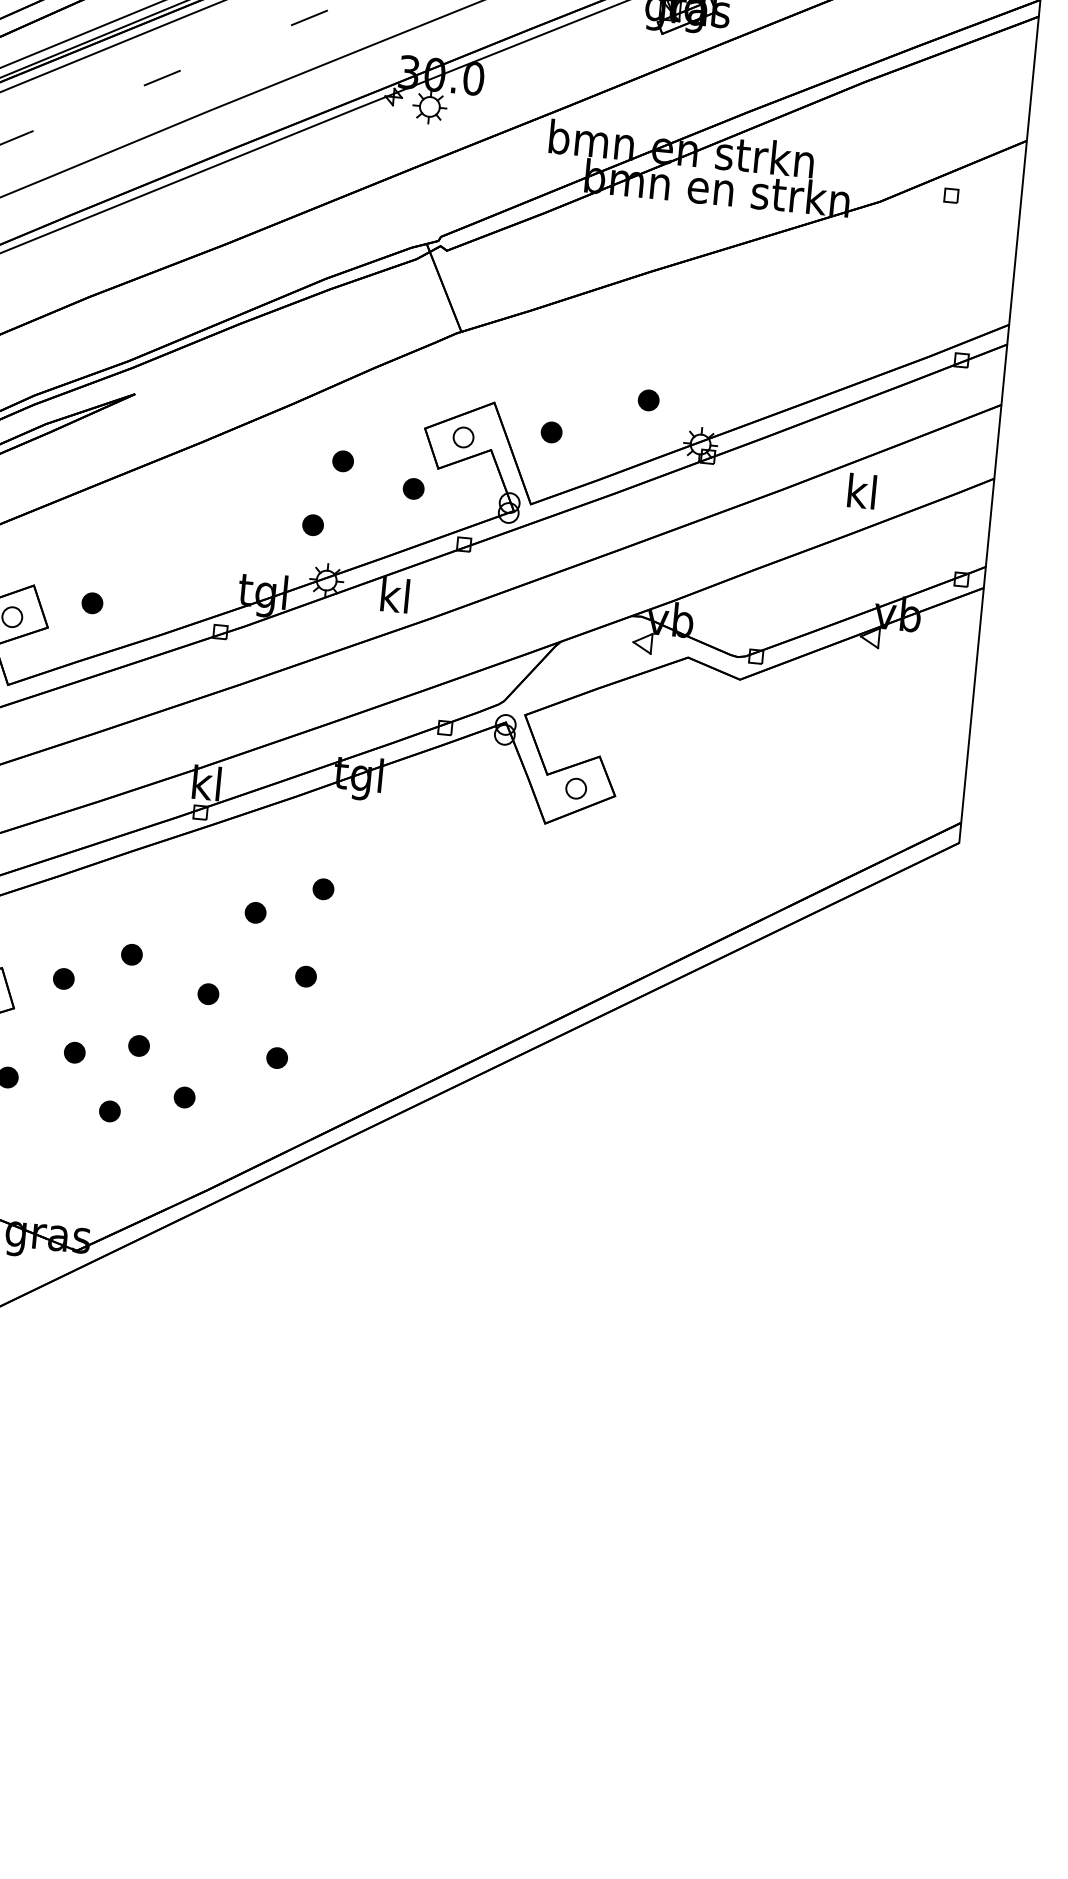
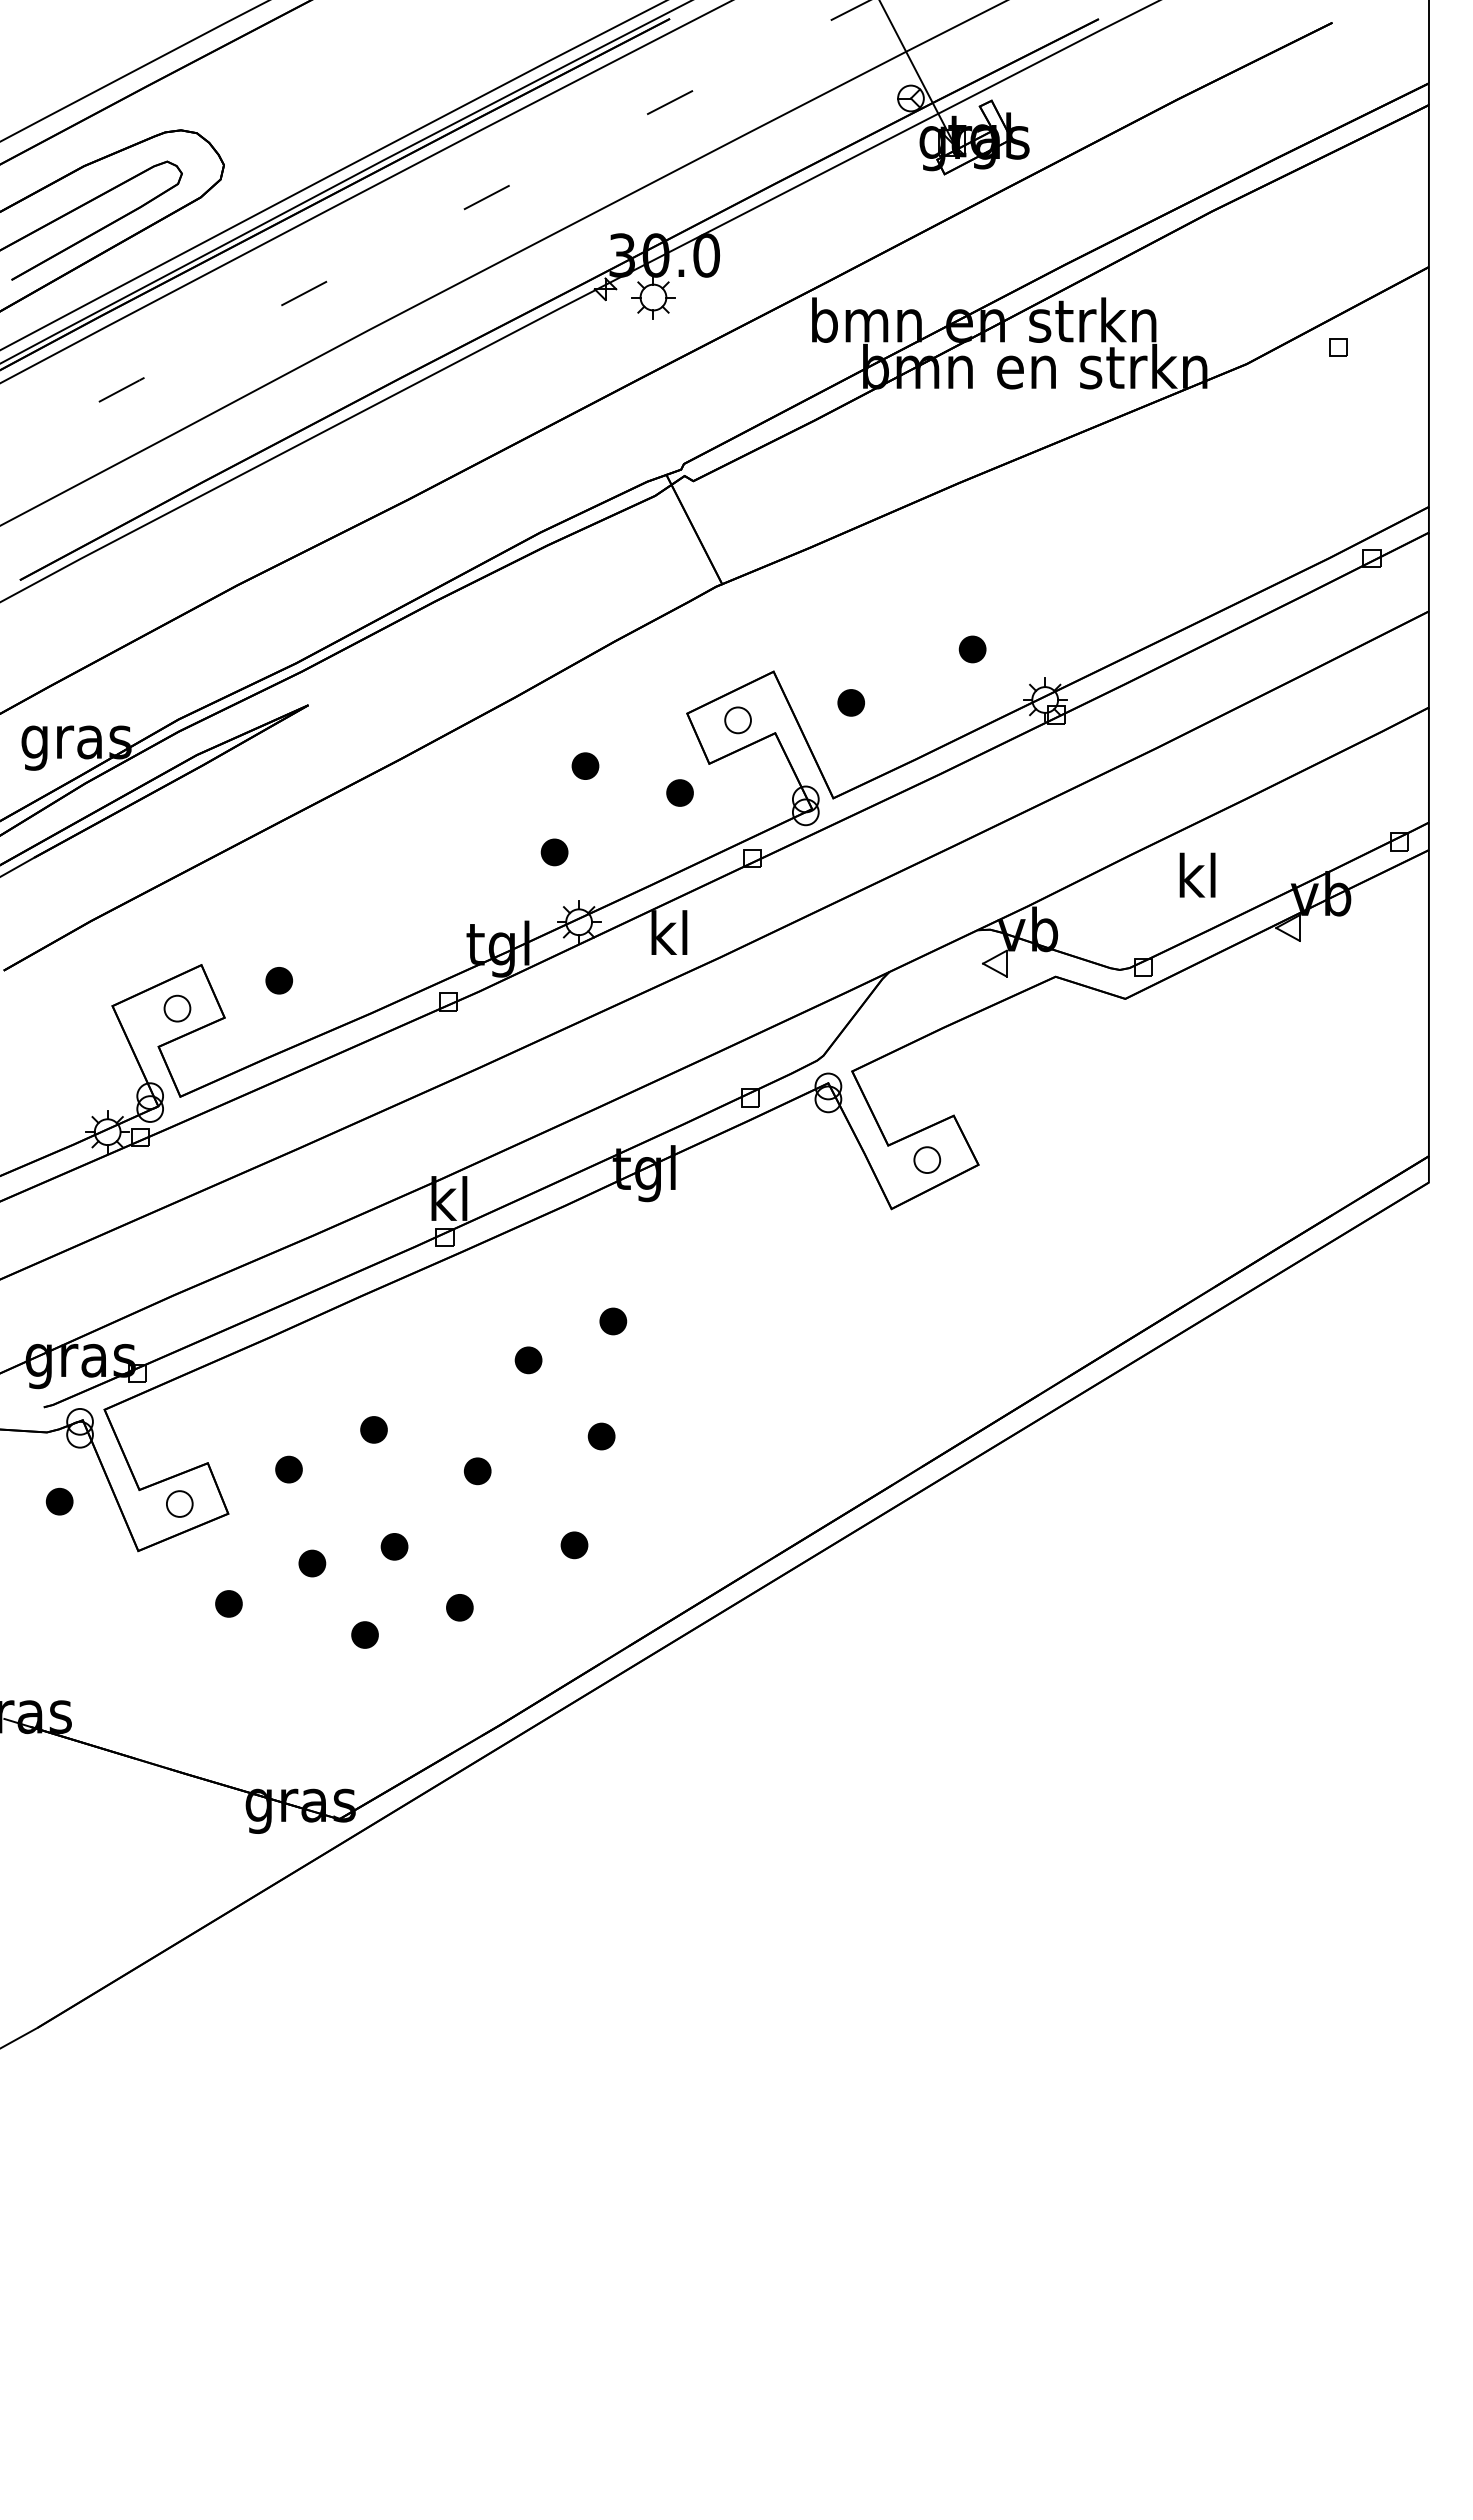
text: (862, 490) -> (1197, 874), moved

